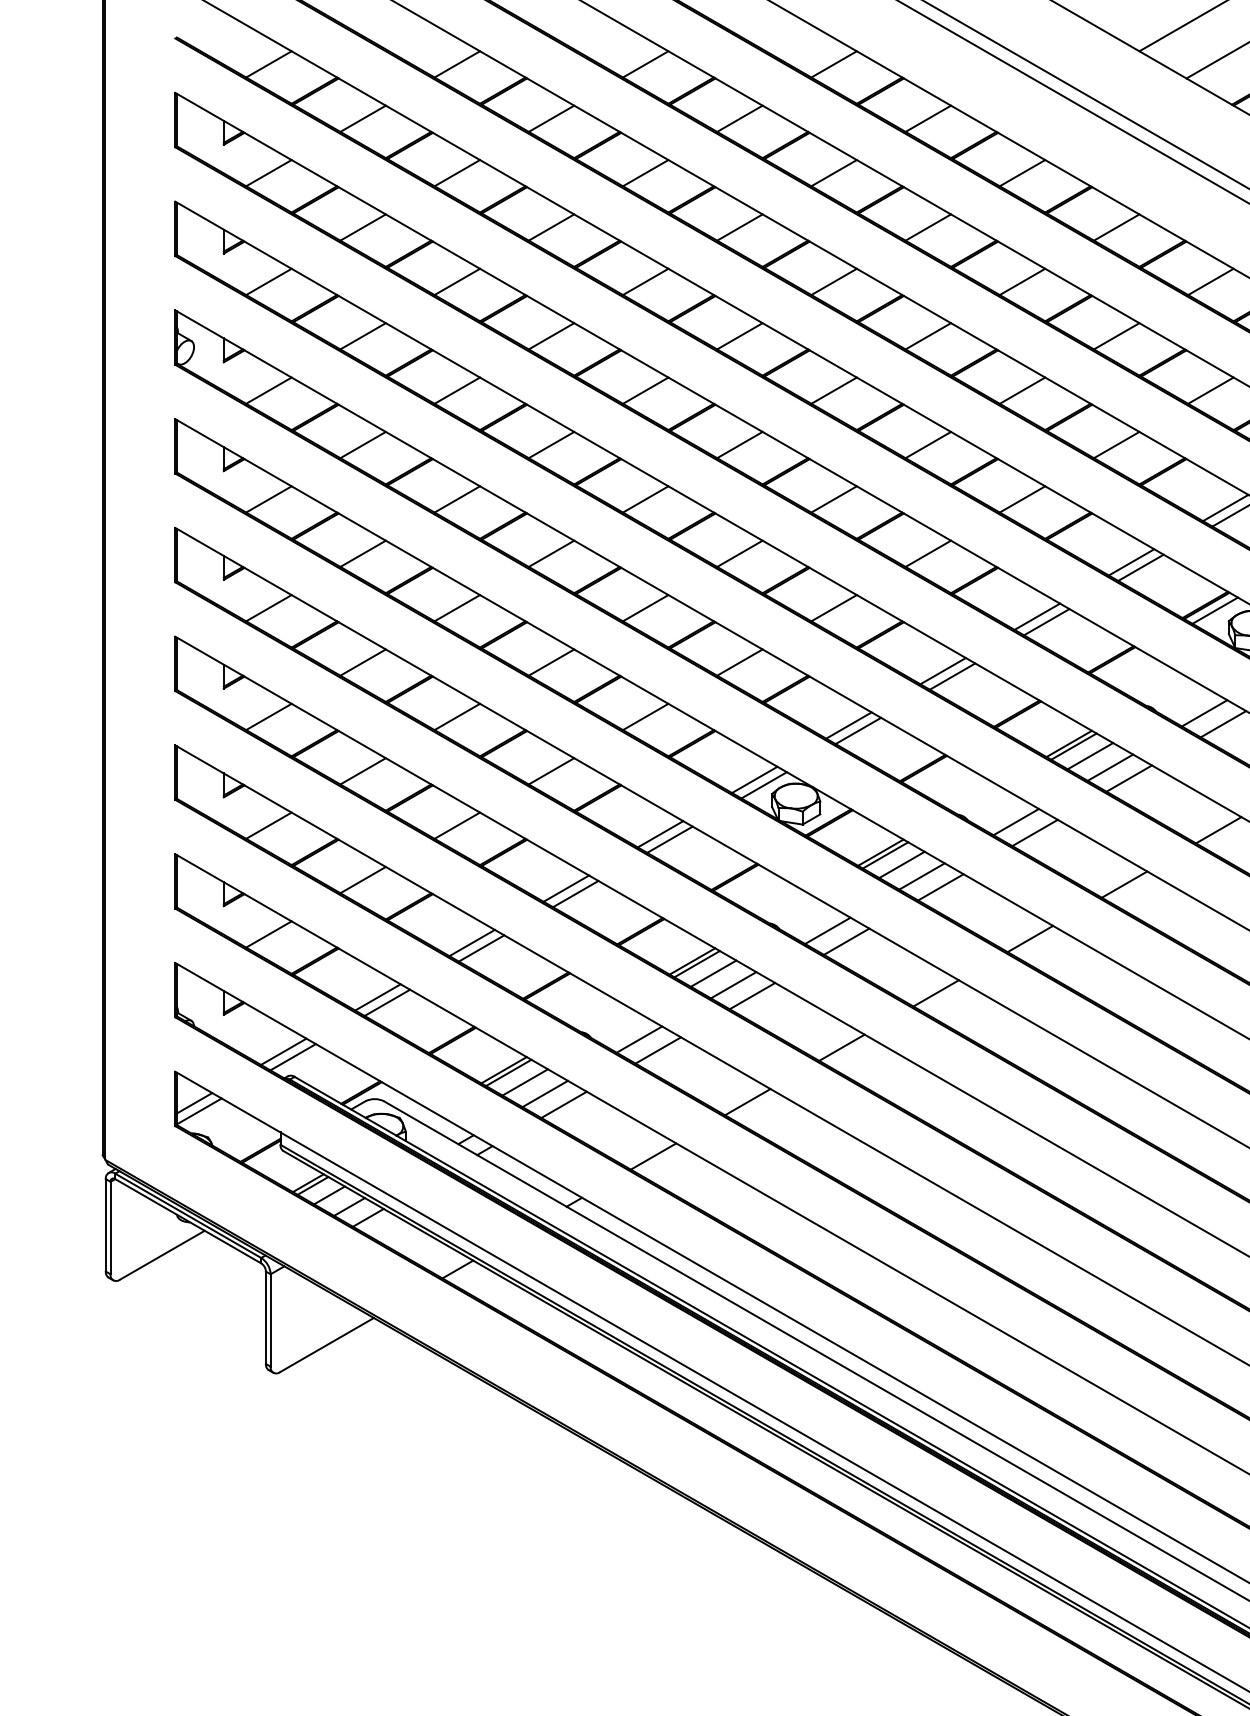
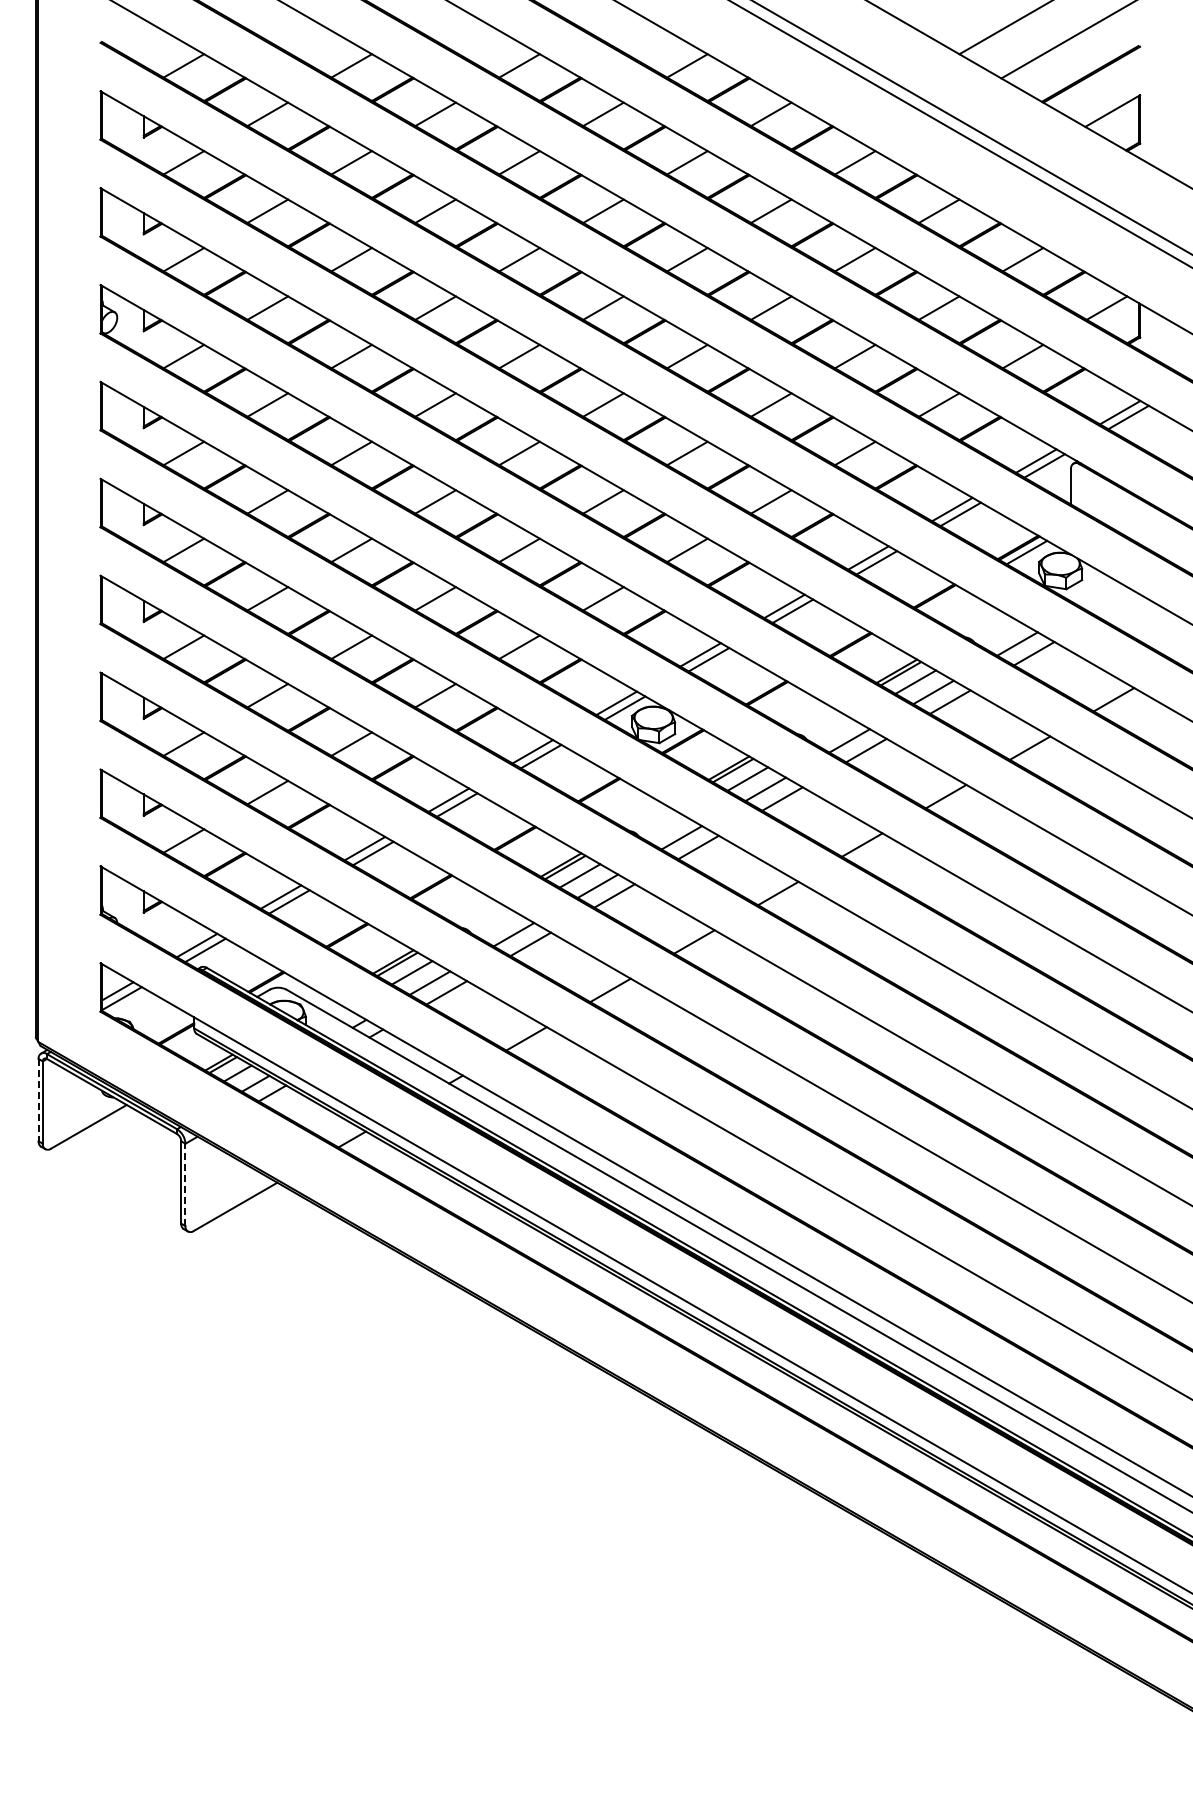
line: (105, 1225) -> (38, 1100), solid -> dashed
line: (270, 1320) -> (185, 1184), solid -> dashed

